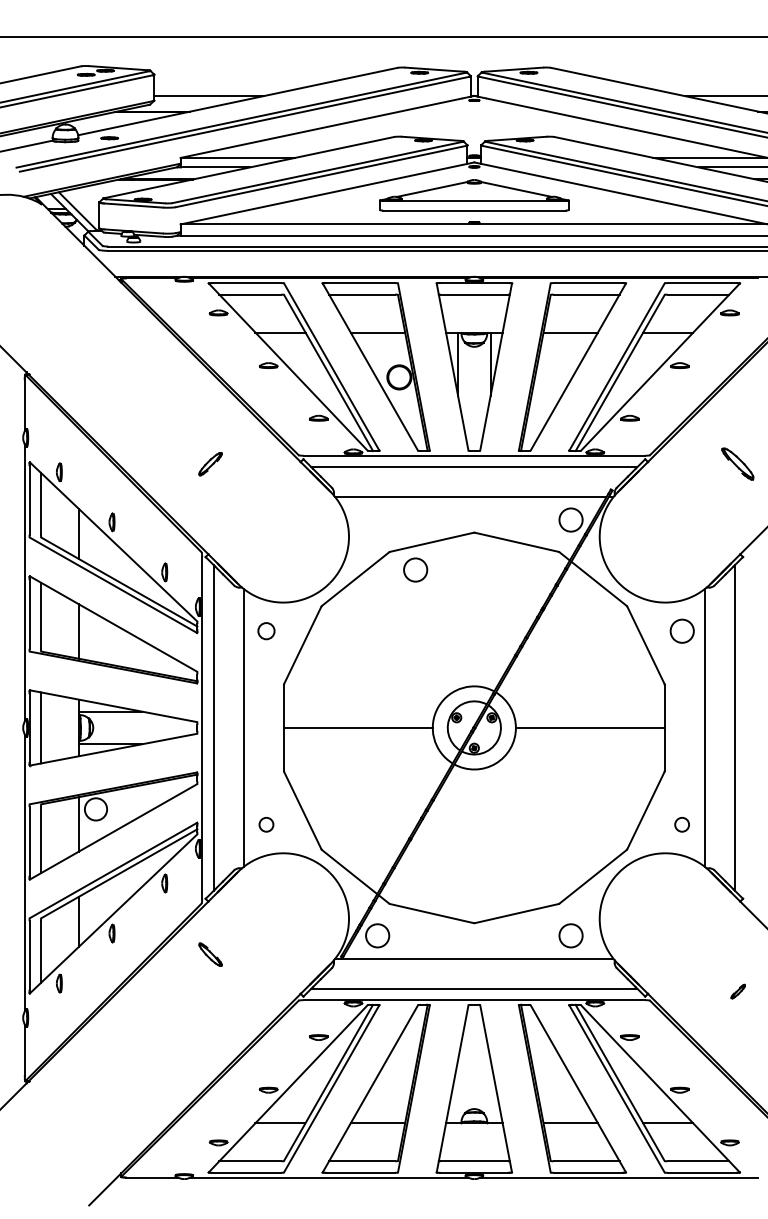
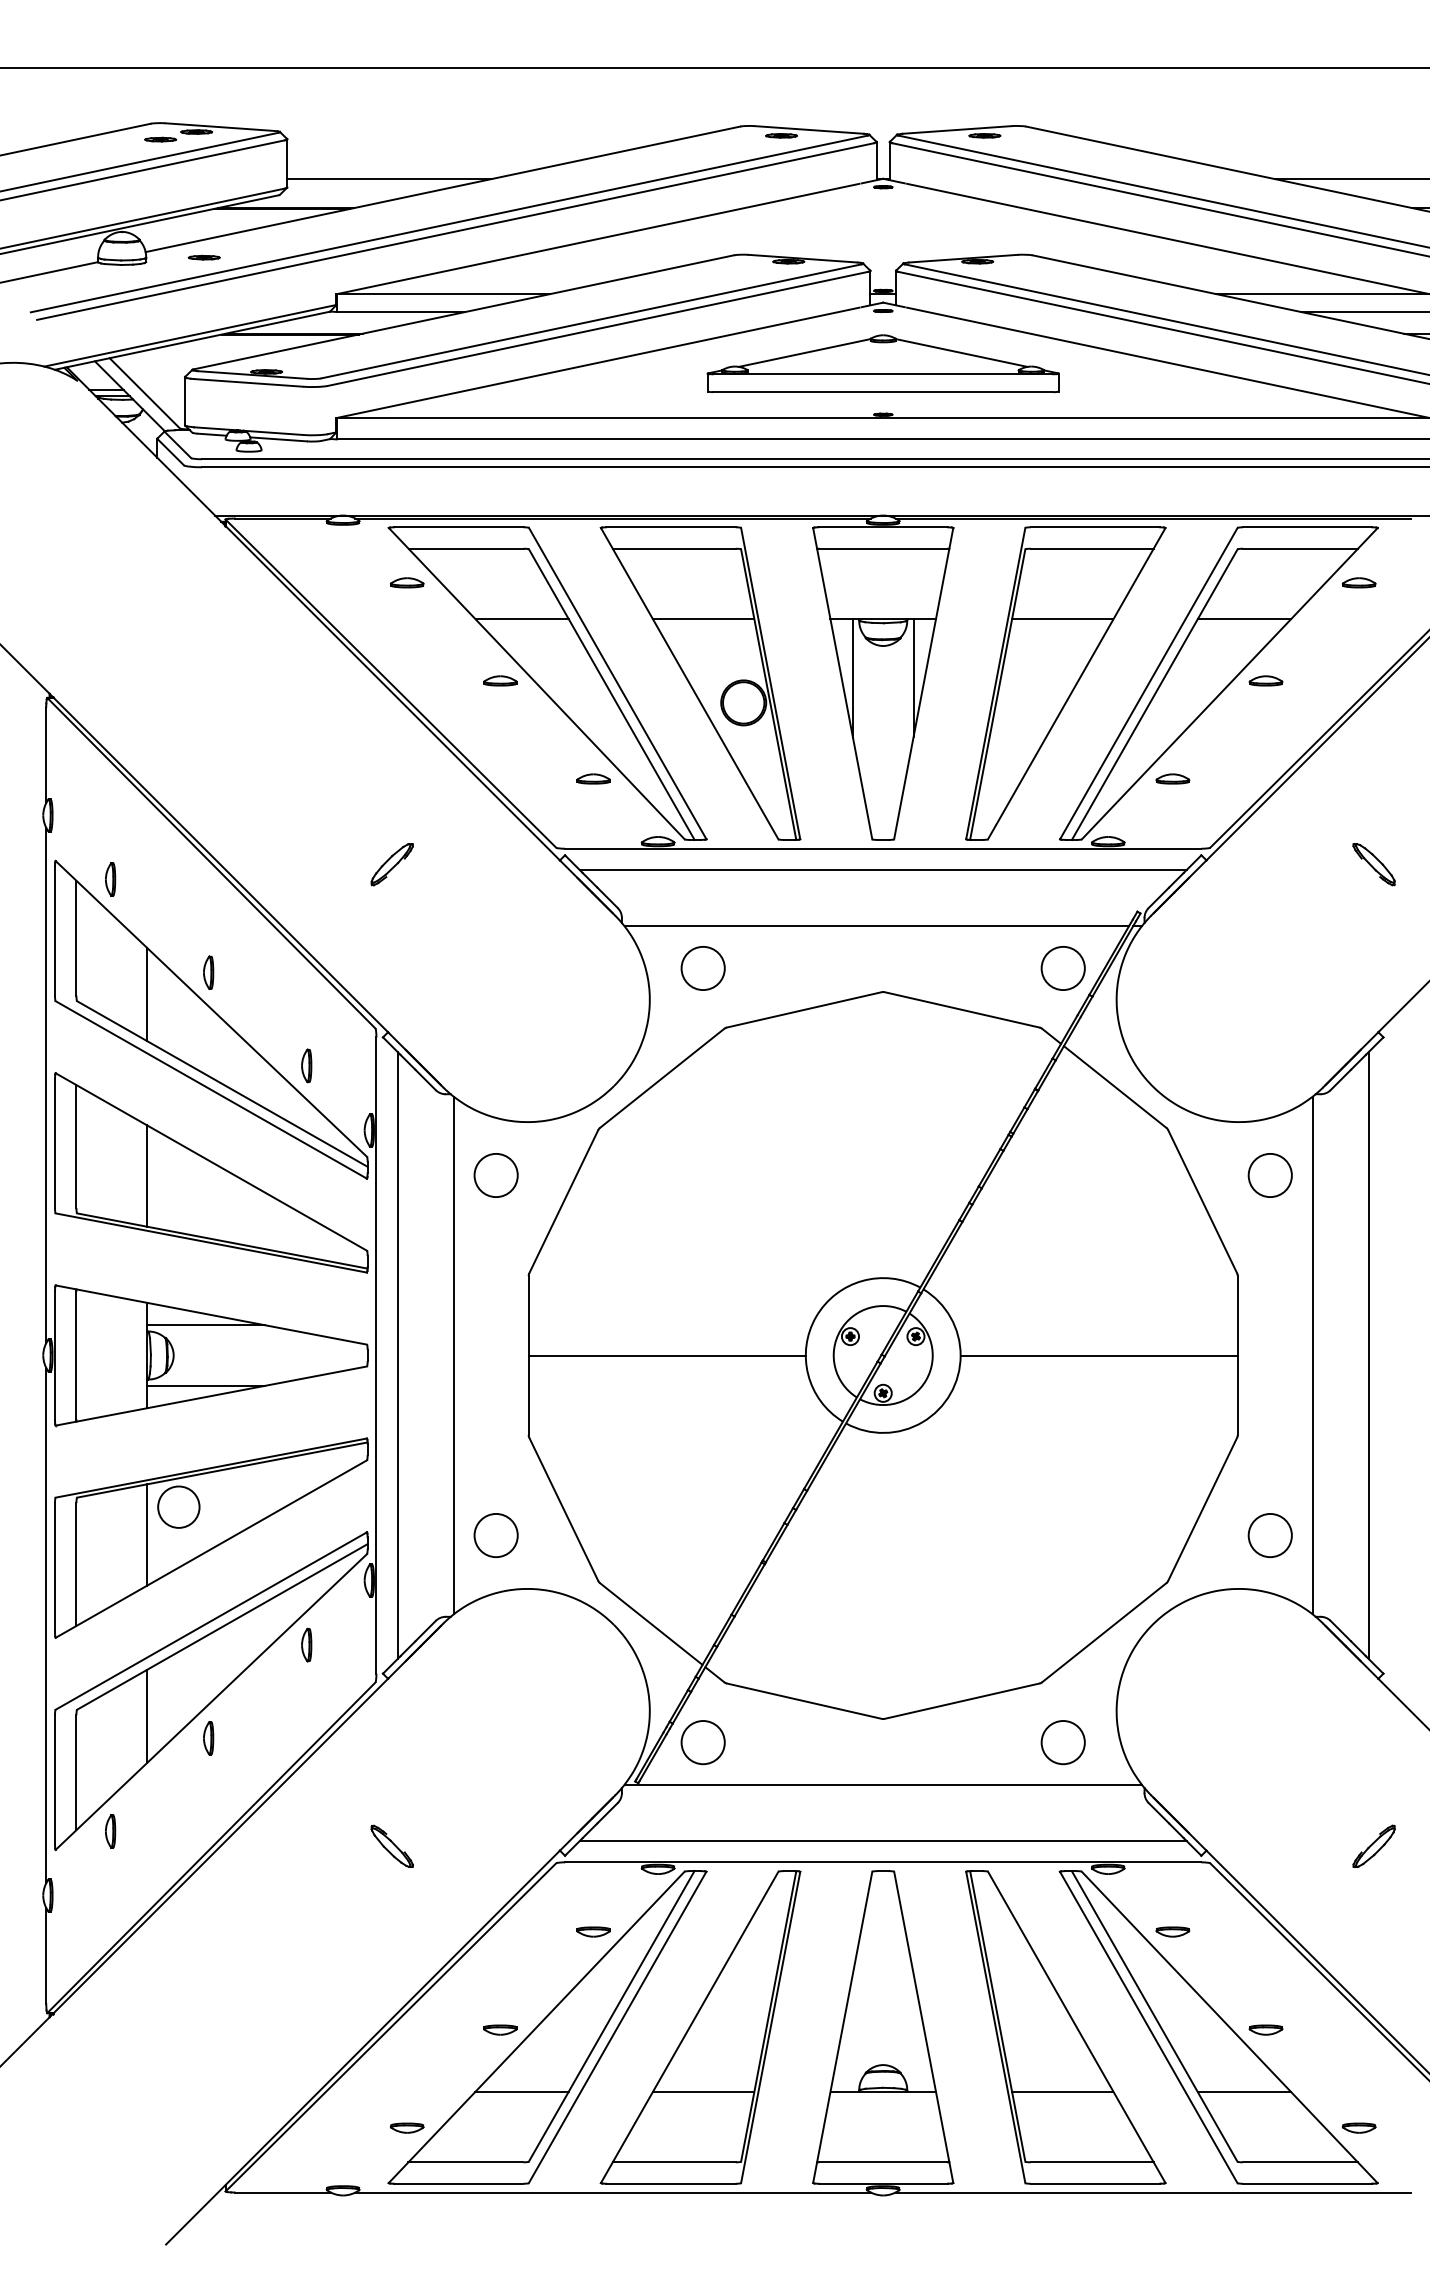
part: (738, 464) -> (1375, 865), size x0.71
circle: (415, 569) -> (702, 967), moved
circle: (266, 630) -> (496, 1174), size x1.43
circle: (266, 824) -> (496, 1535), size x1.67
circle: (681, 824) -> (1268, 1535), size x1.67
part: (210, 954) -> (391, 1846), moved
part: (738, 991) -> (1375, 1846), size x1.67

